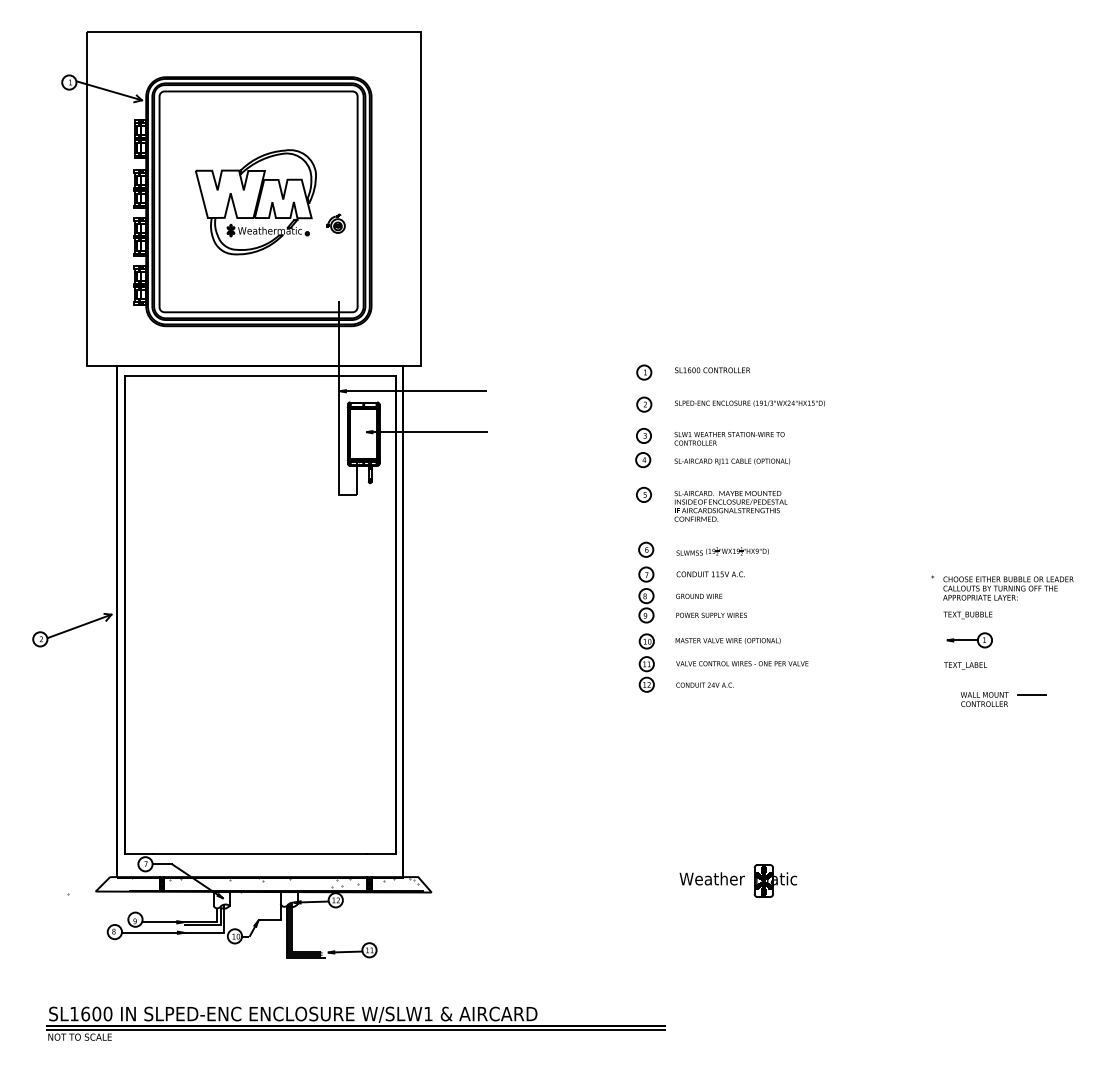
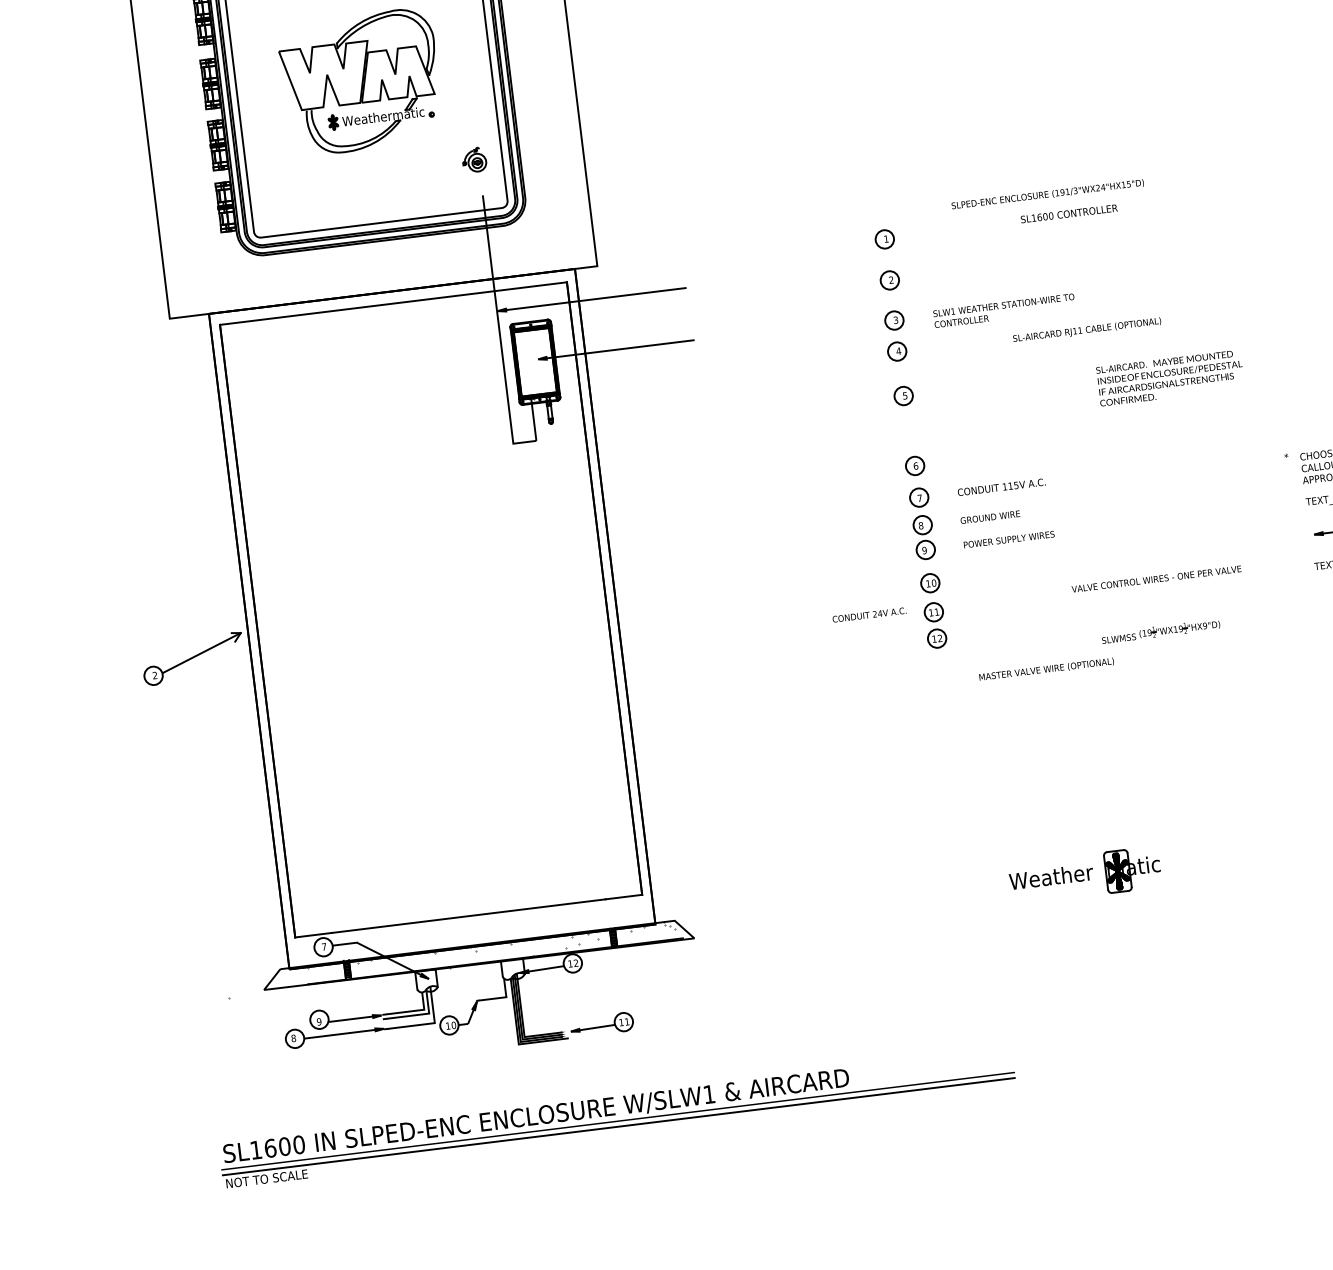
part: (335, 223) -> (473, 159), moved
text: (712, 370) -> (1069, 214), moved
text: (749, 403) -> (1047, 194), moved
text: (732, 461) -> (1087, 330), moved
text: (730, 506) -> (1169, 378), moved
part: (722, 551) -> (1160, 631), moved
text: (727, 640) -> (1045, 669), moved
text: (742, 663) -> (1156, 578), moved
text: (704, 684) -> (868, 614), moved

